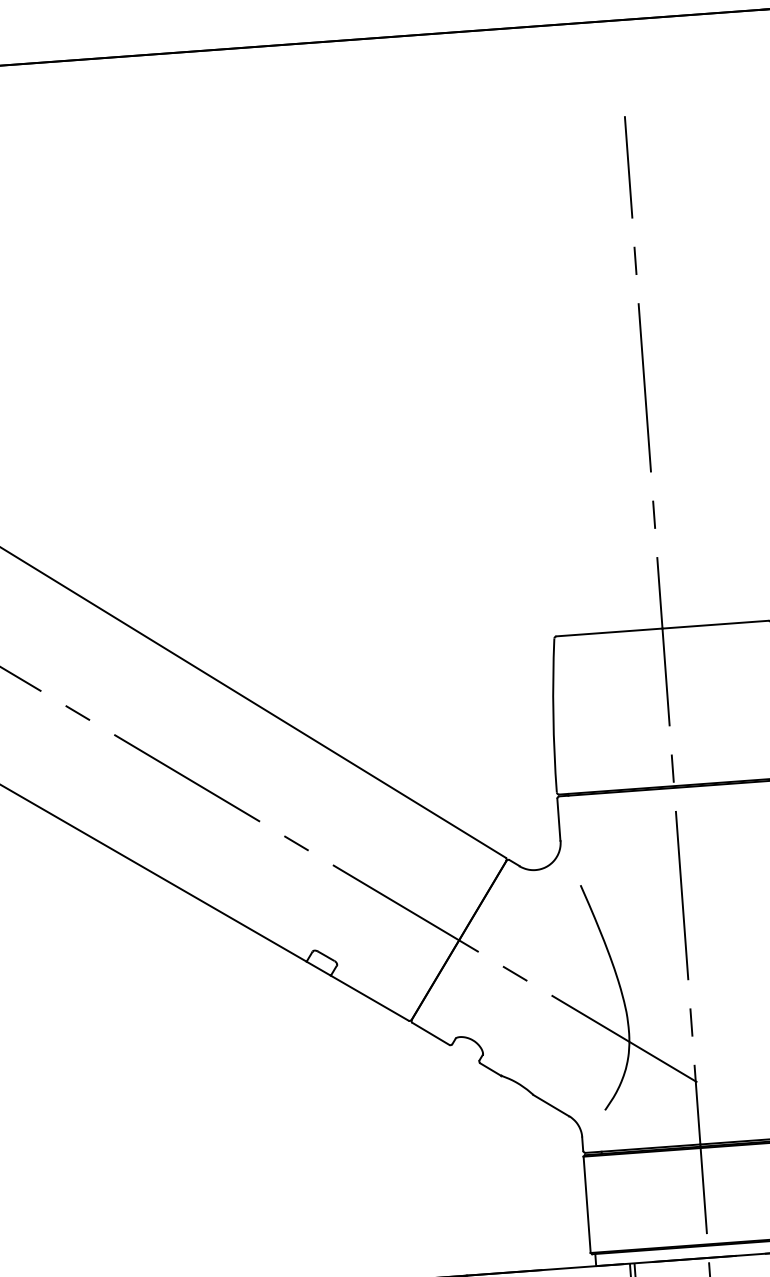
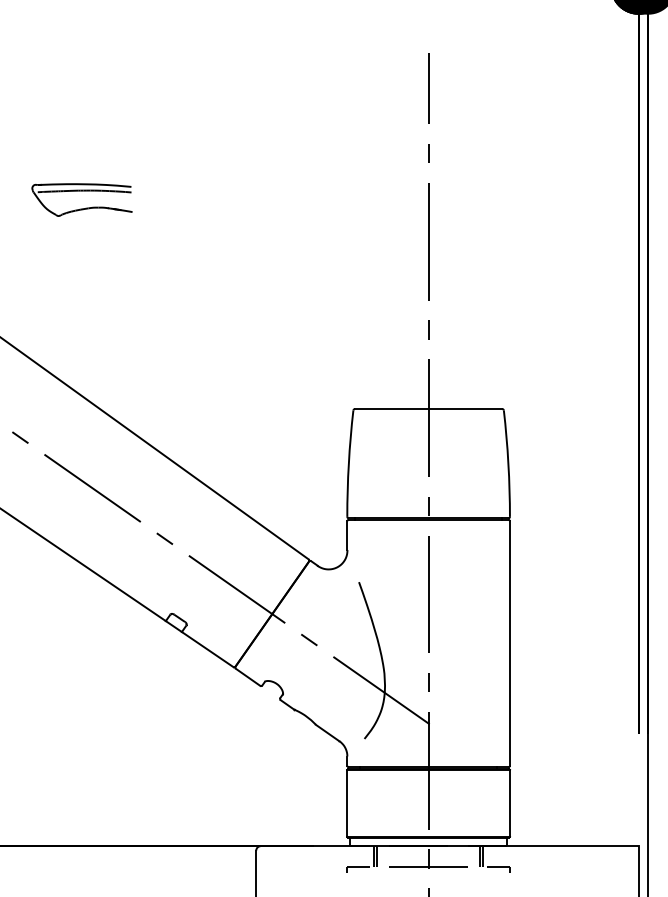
part: (139, 352) -> (81, 191), added

